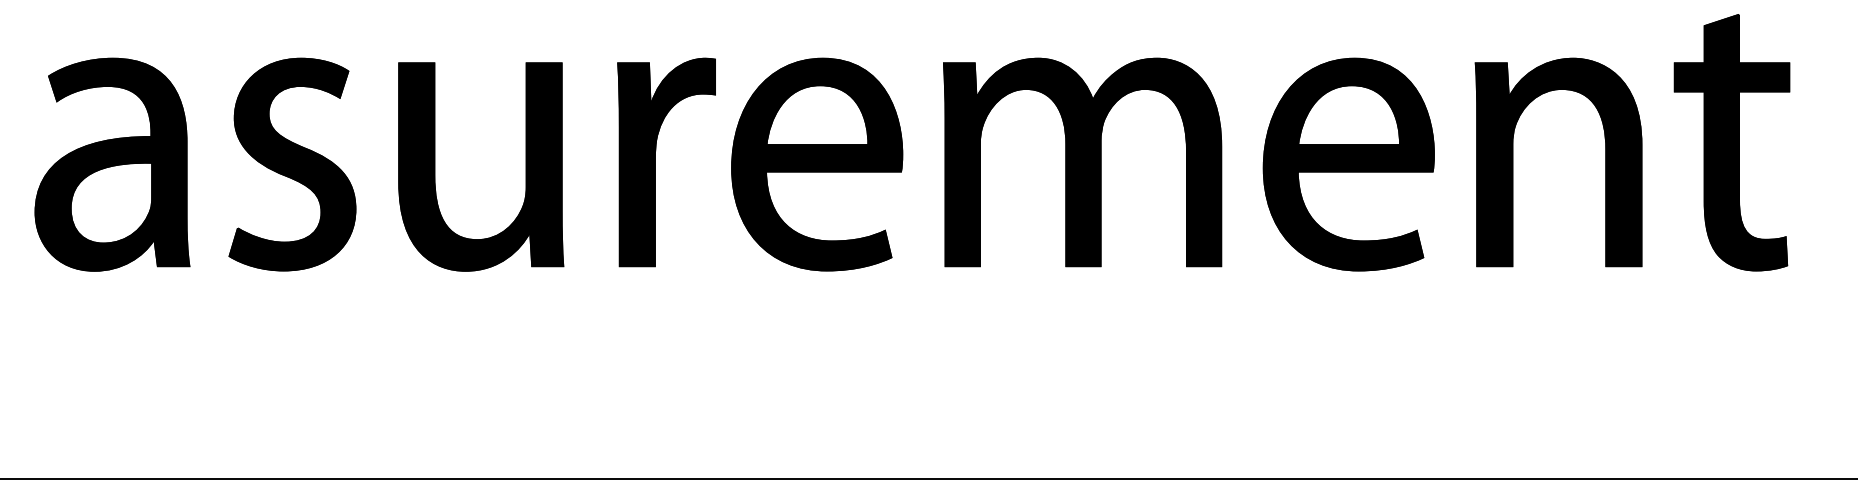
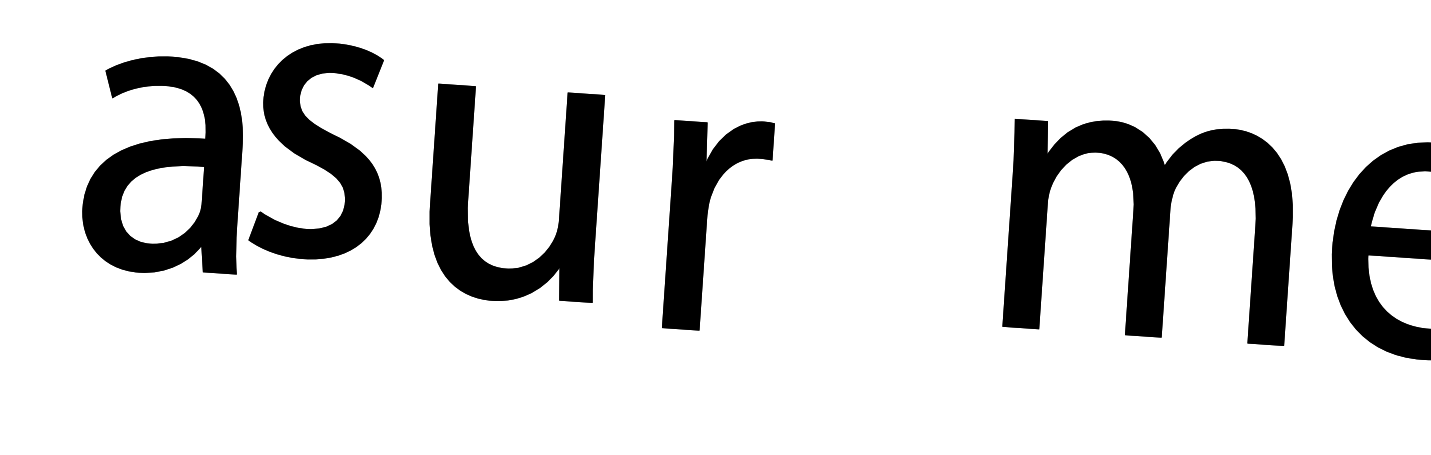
part: (655, 162) -> (706, 224), moved
part: (292, 164) -> (319, 151), moved
part: (817, 164) -> (880, 213), removed
part: (525, 166) -> (560, 198), moved

